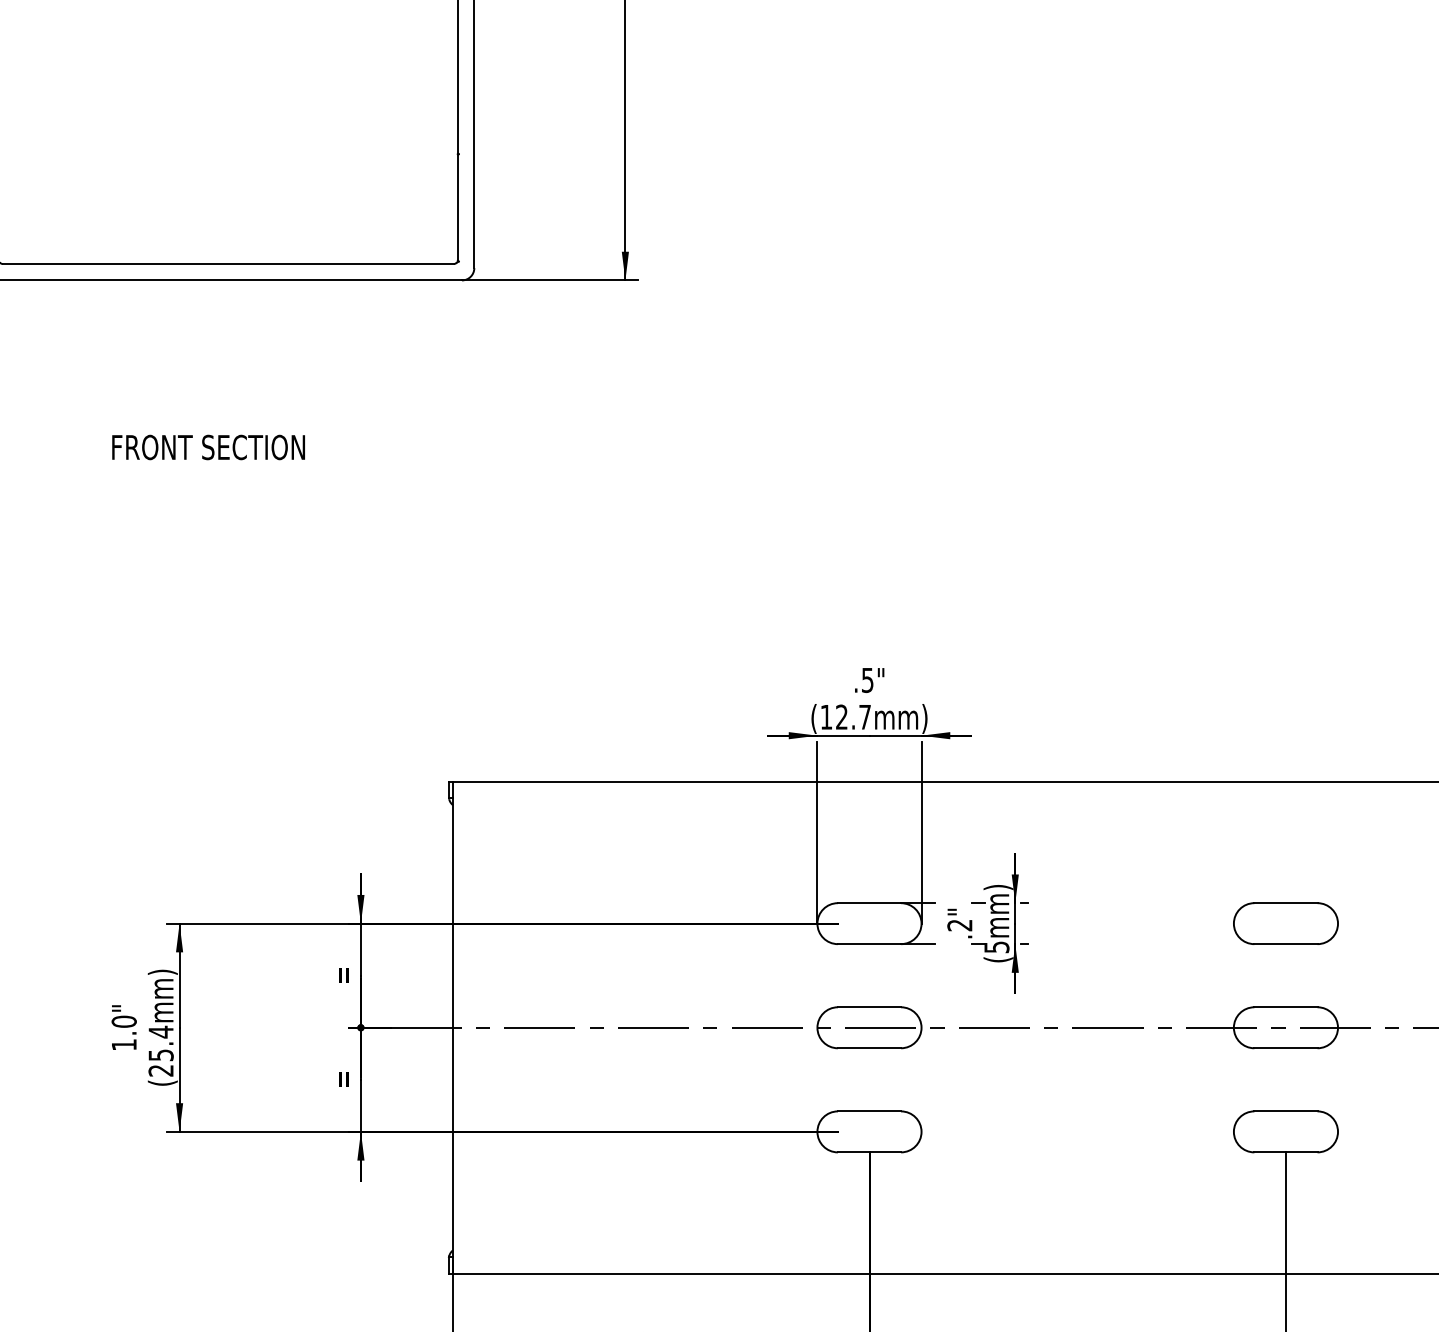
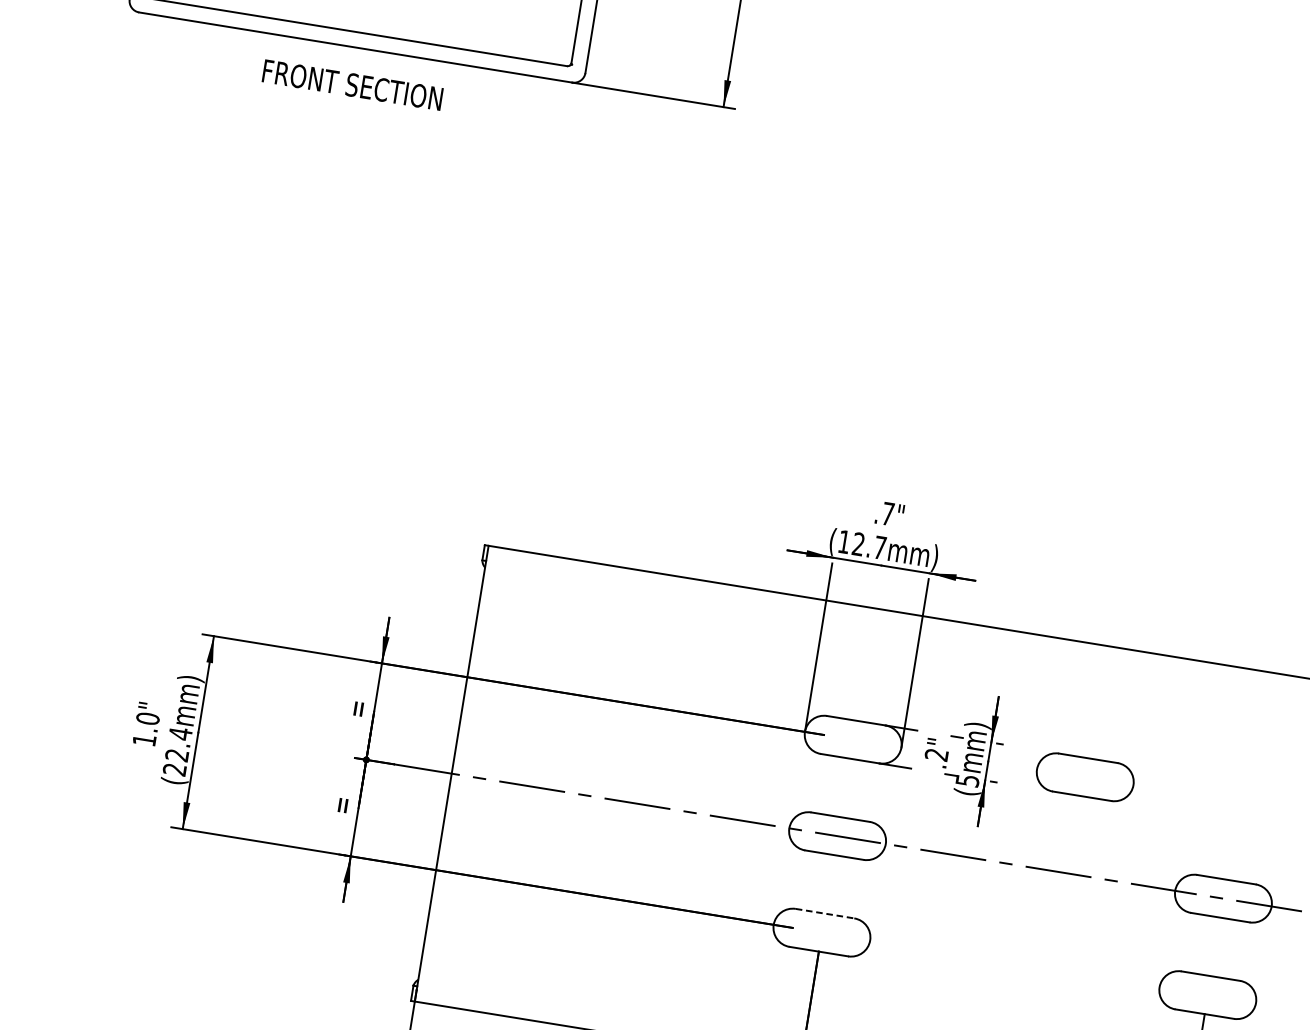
text: (208, 447) -> (352, 85), moved
text: (867, 680) -> (887, 514), .5" -> .7"
part: (1285, 923) -> (1084, 777), moved
text: (160, 1055) -> (176, 755), (25.4mm) -> (22.4mm)
line: (869, 1111) -> (825, 913), solid -> dashed

